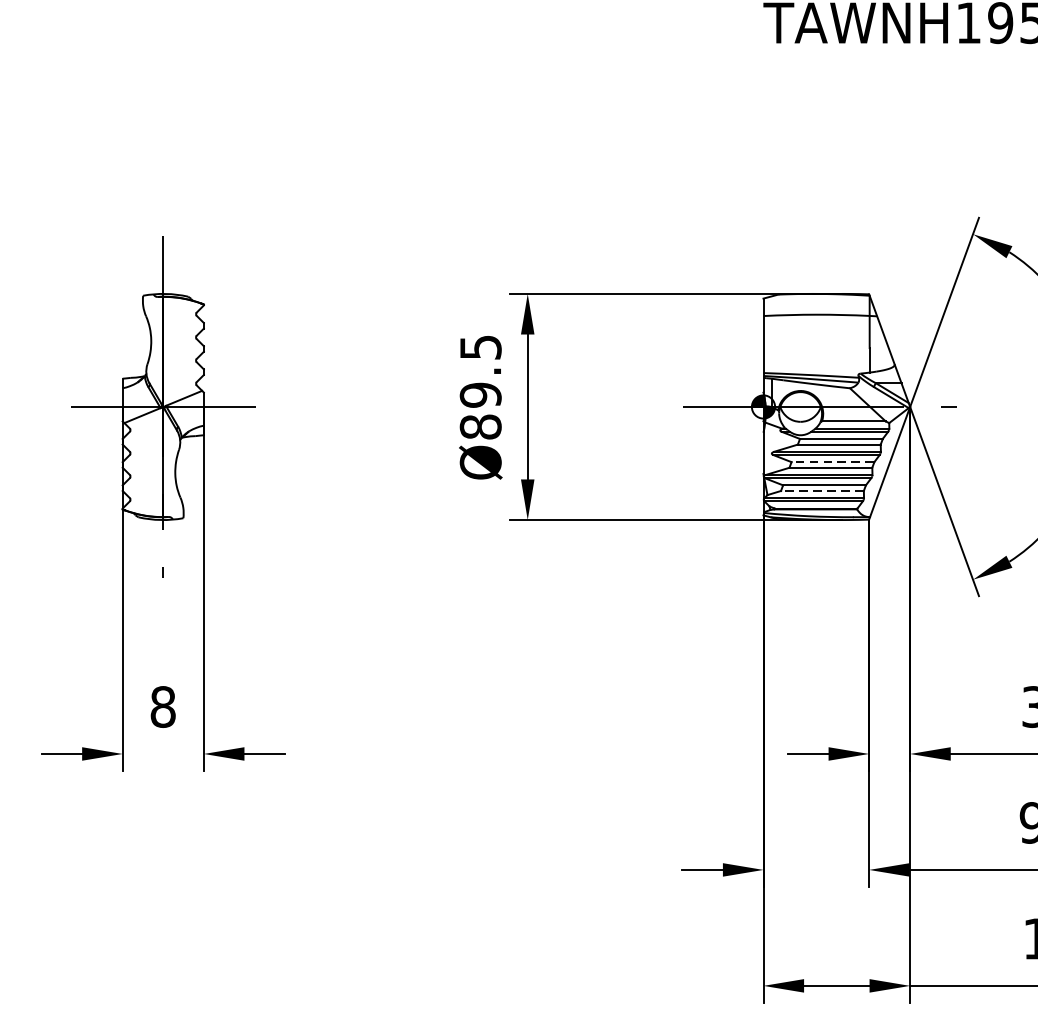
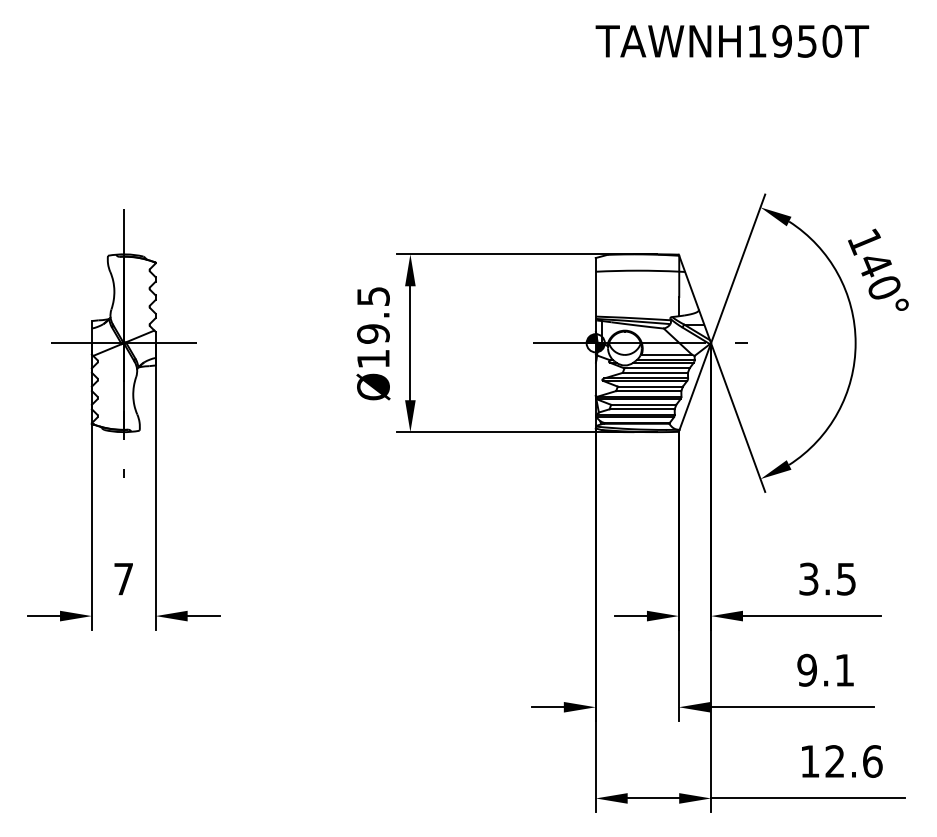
text: (480, 426) -> (373, 358), Ø89.5 -> Ø19.5
line: (833, 461) -> (650, 386), dashed -> solid
line: (822, 491) -> (642, 409), dashed -> solid
text: (162, 706) -> (123, 578), 8 -> 7

